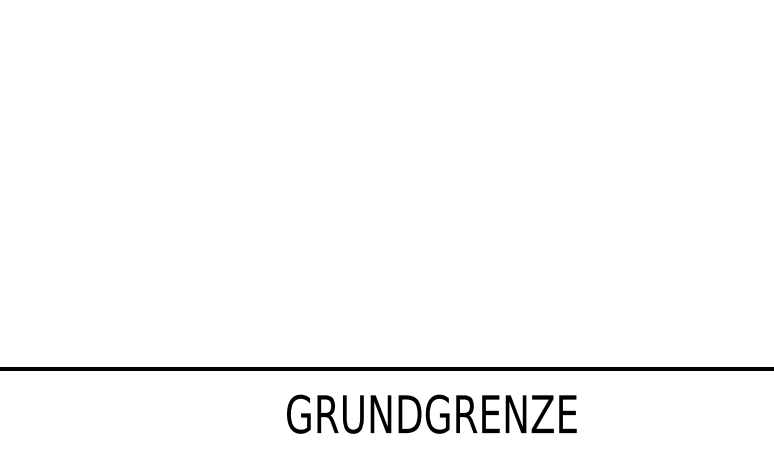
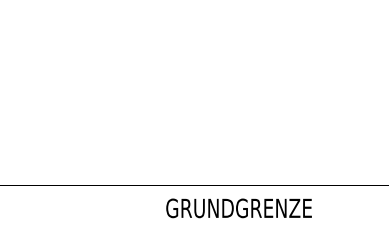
text: (430, 414) -> (238, 208), moved

